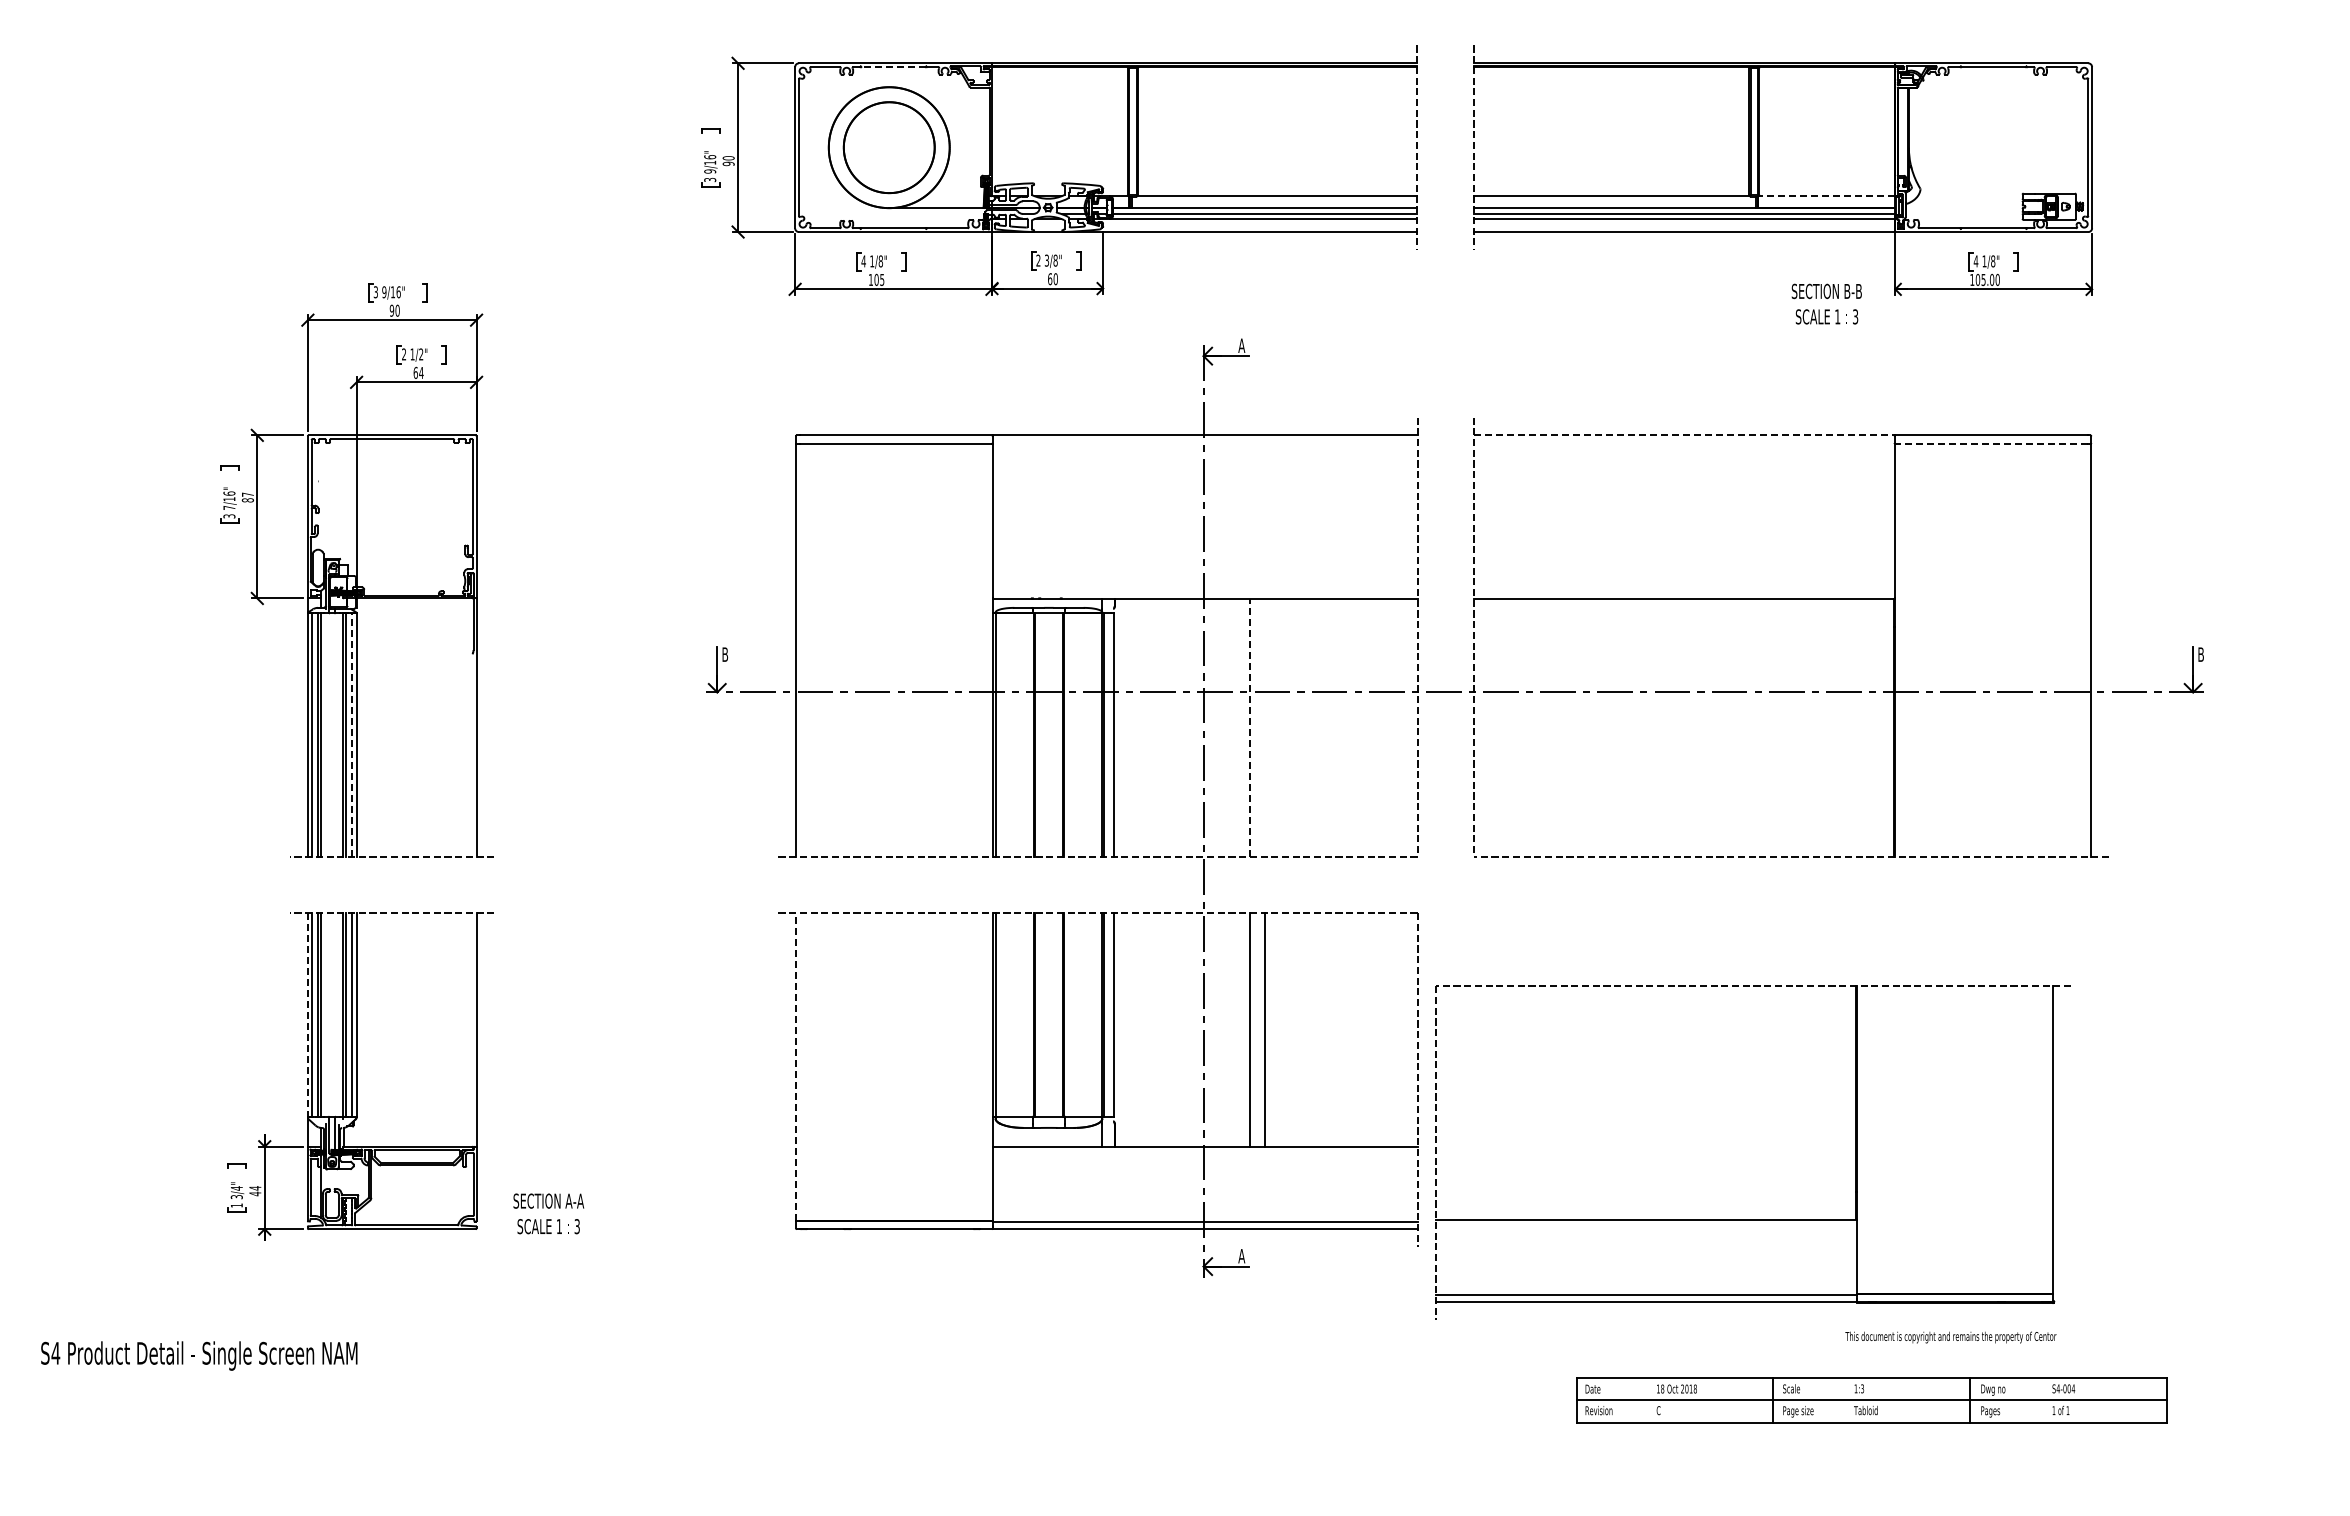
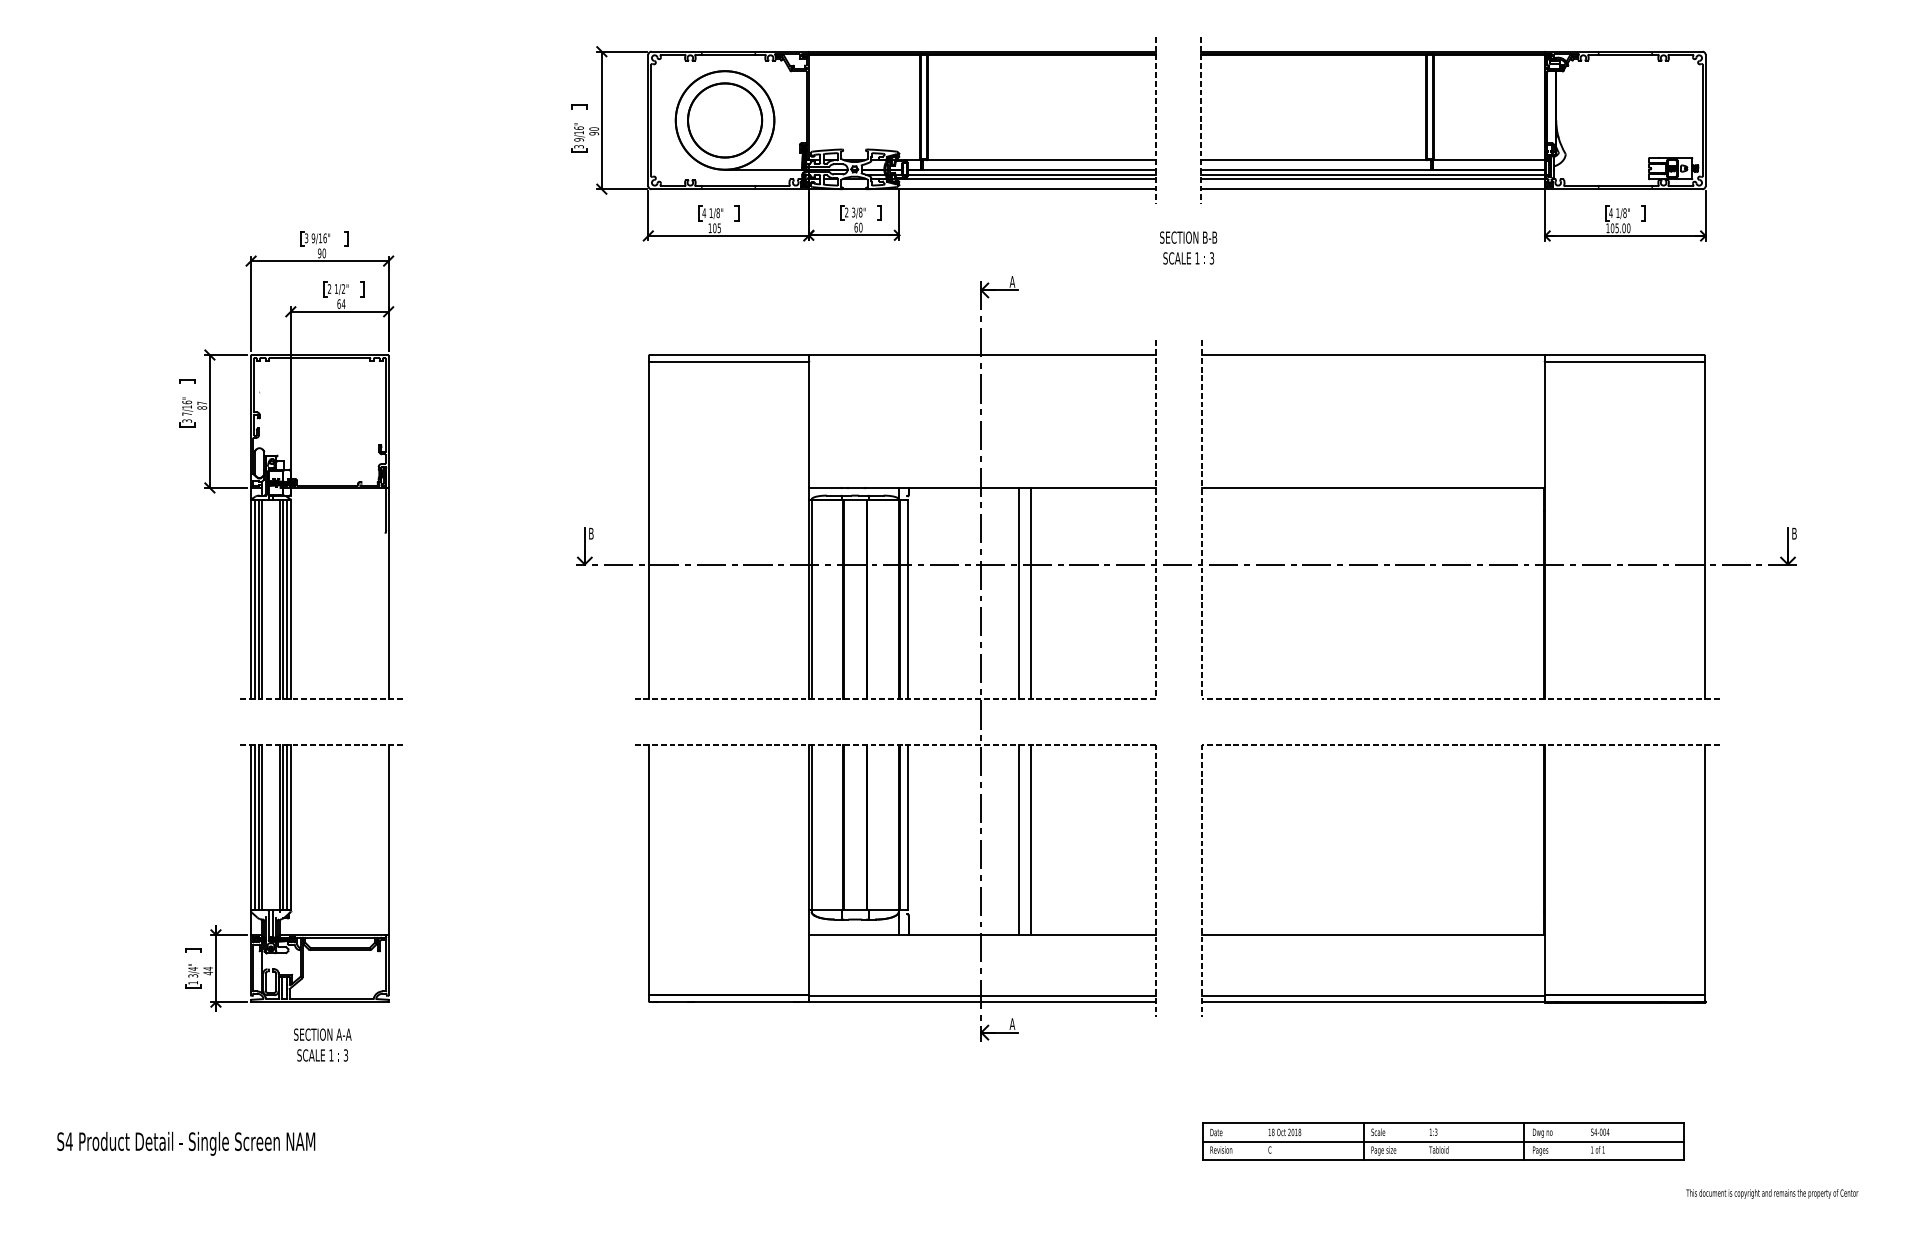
line: (893, 67) -> (728, 55), dashed -> solid
line: (1826, 196) -> (1489, 160), dashed -> solid
text: (1826, 303) -> (1188, 247), moved
line: (1684, 435) -> (1373, 355), dashed -> solid
line: (1990, 443) -> (1622, 361), dashed -> solid
line: (1250, 727) -> (1019, 593), dashed -> solid
line: (1264, 727) -> (1030, 593), added
line: (352, 735) -> (287, 599), dashed -> solid
line: (307, 1014) -> (250, 827), dashed -> solid
line: (795, 1066) -> (648, 869), dashed -> solid
text: (548, 1213) -> (322, 1044), moved
part: (1752, 1219) -> (1459, 934), moved
text: (1950, 1337) -> (1771, 1193), moved
text: (199, 1355) -> (186, 1143), moved
part: (1871, 1400) -> (1443, 1141), moved

